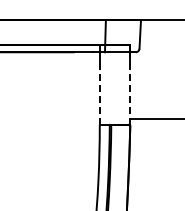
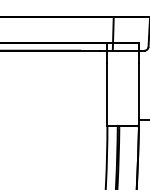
line: (99, 94) -> (107, 94), dashed -> solid
line: (130, 94) -> (139, 94), dashed -> solid

